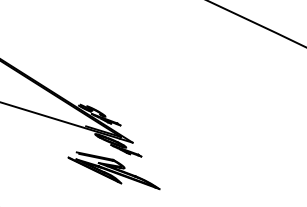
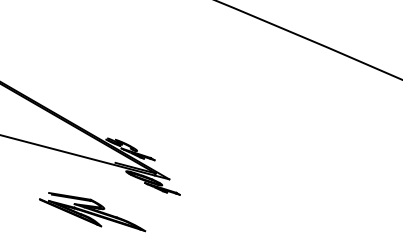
part: (114, 170) -> (92, 212), moved

